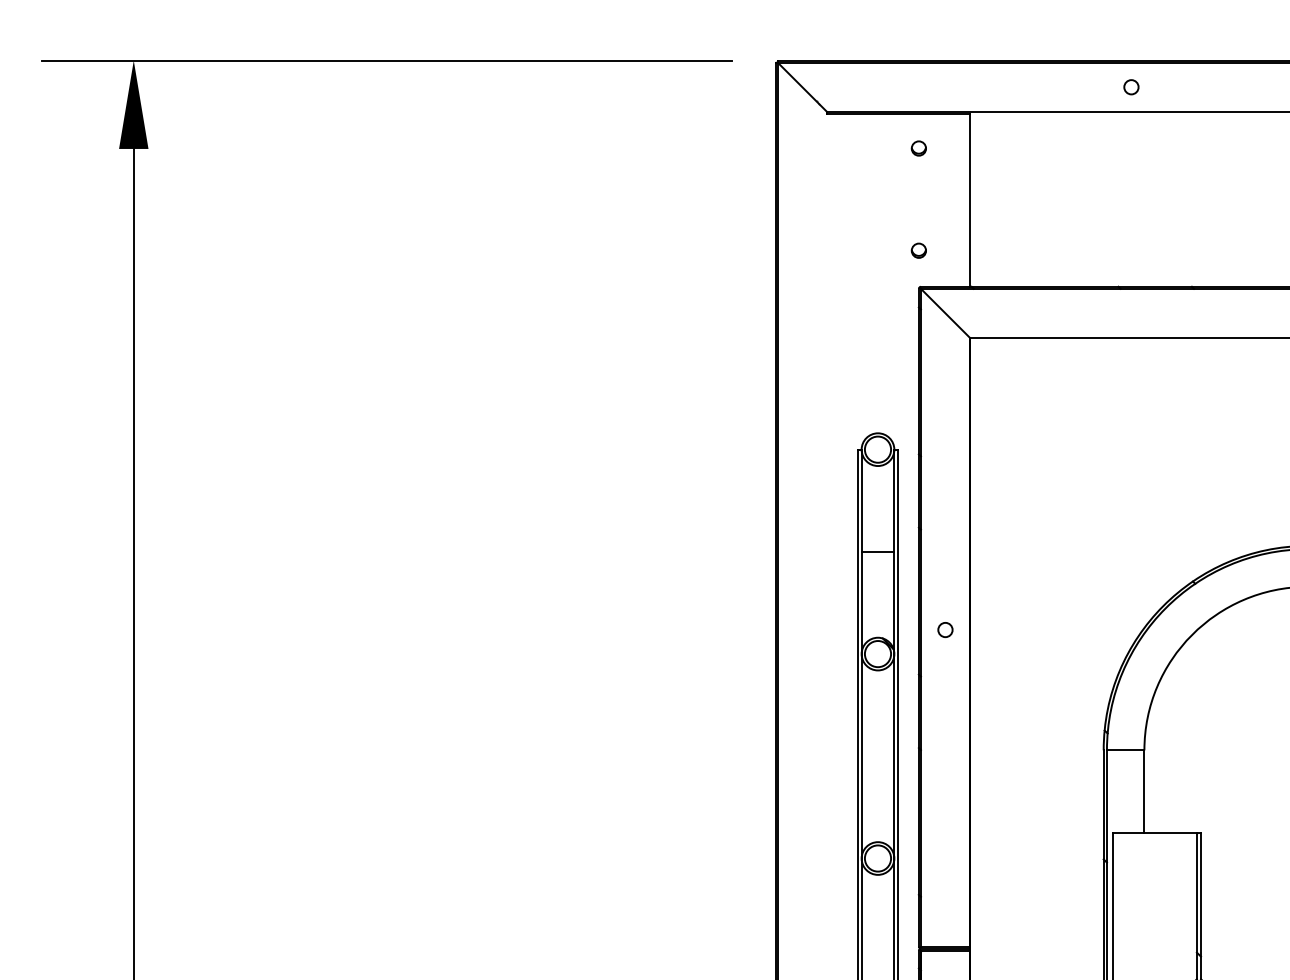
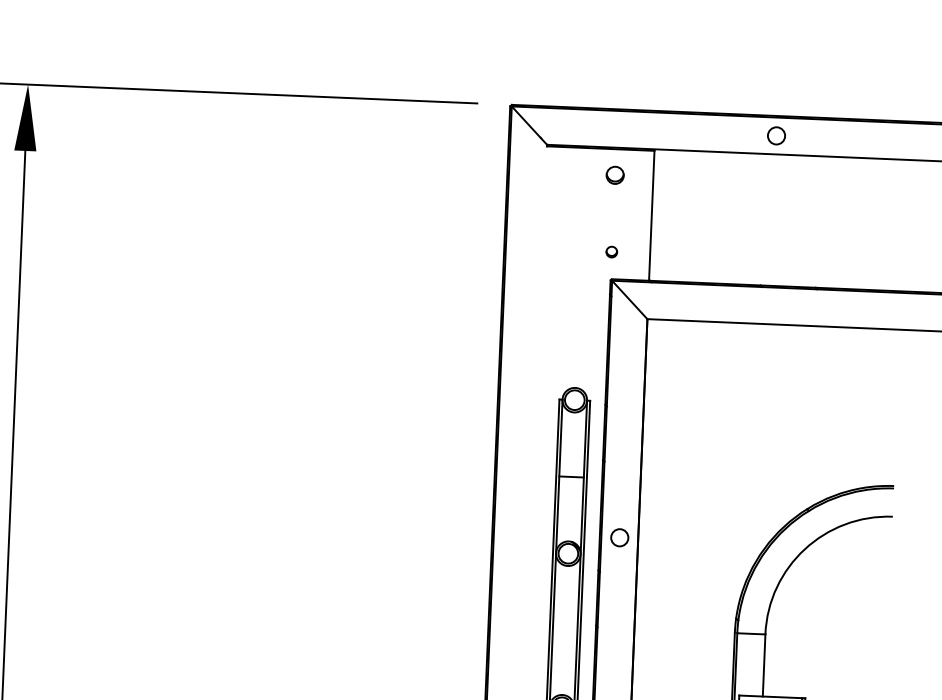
circle: (1131, 87) -> (776, 136), size x1.6
part: (918, 148) -> (614, 175), size x1.6
circle: (945, 629) -> (619, 537), size x1.6

